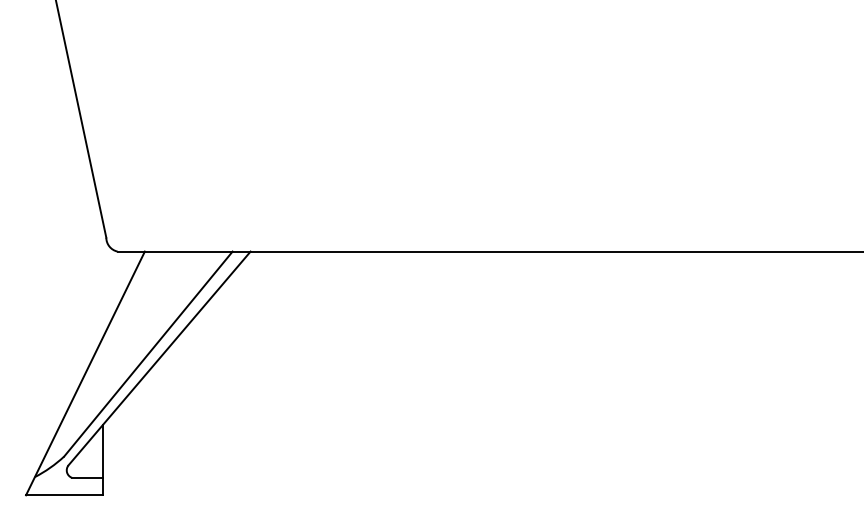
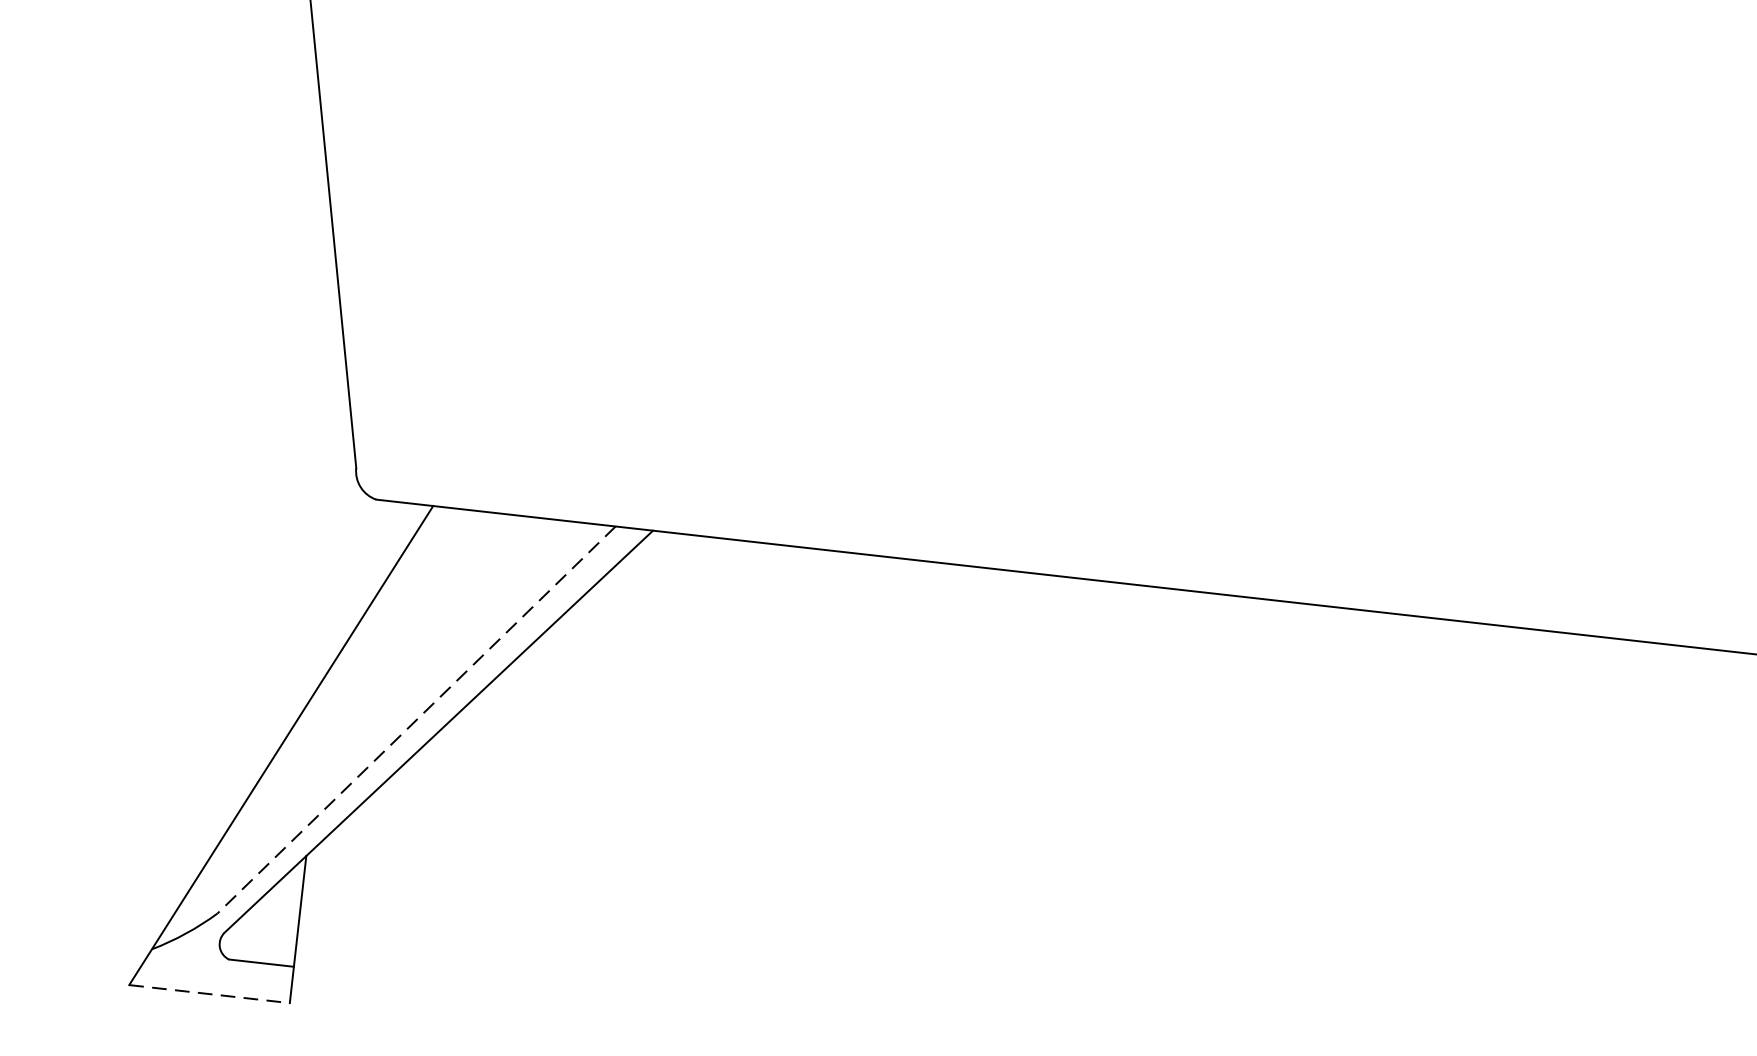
line: (148, 354) -> (416, 720), solid -> dashed
line: (64, 495) -> (209, 994), solid -> dashed

